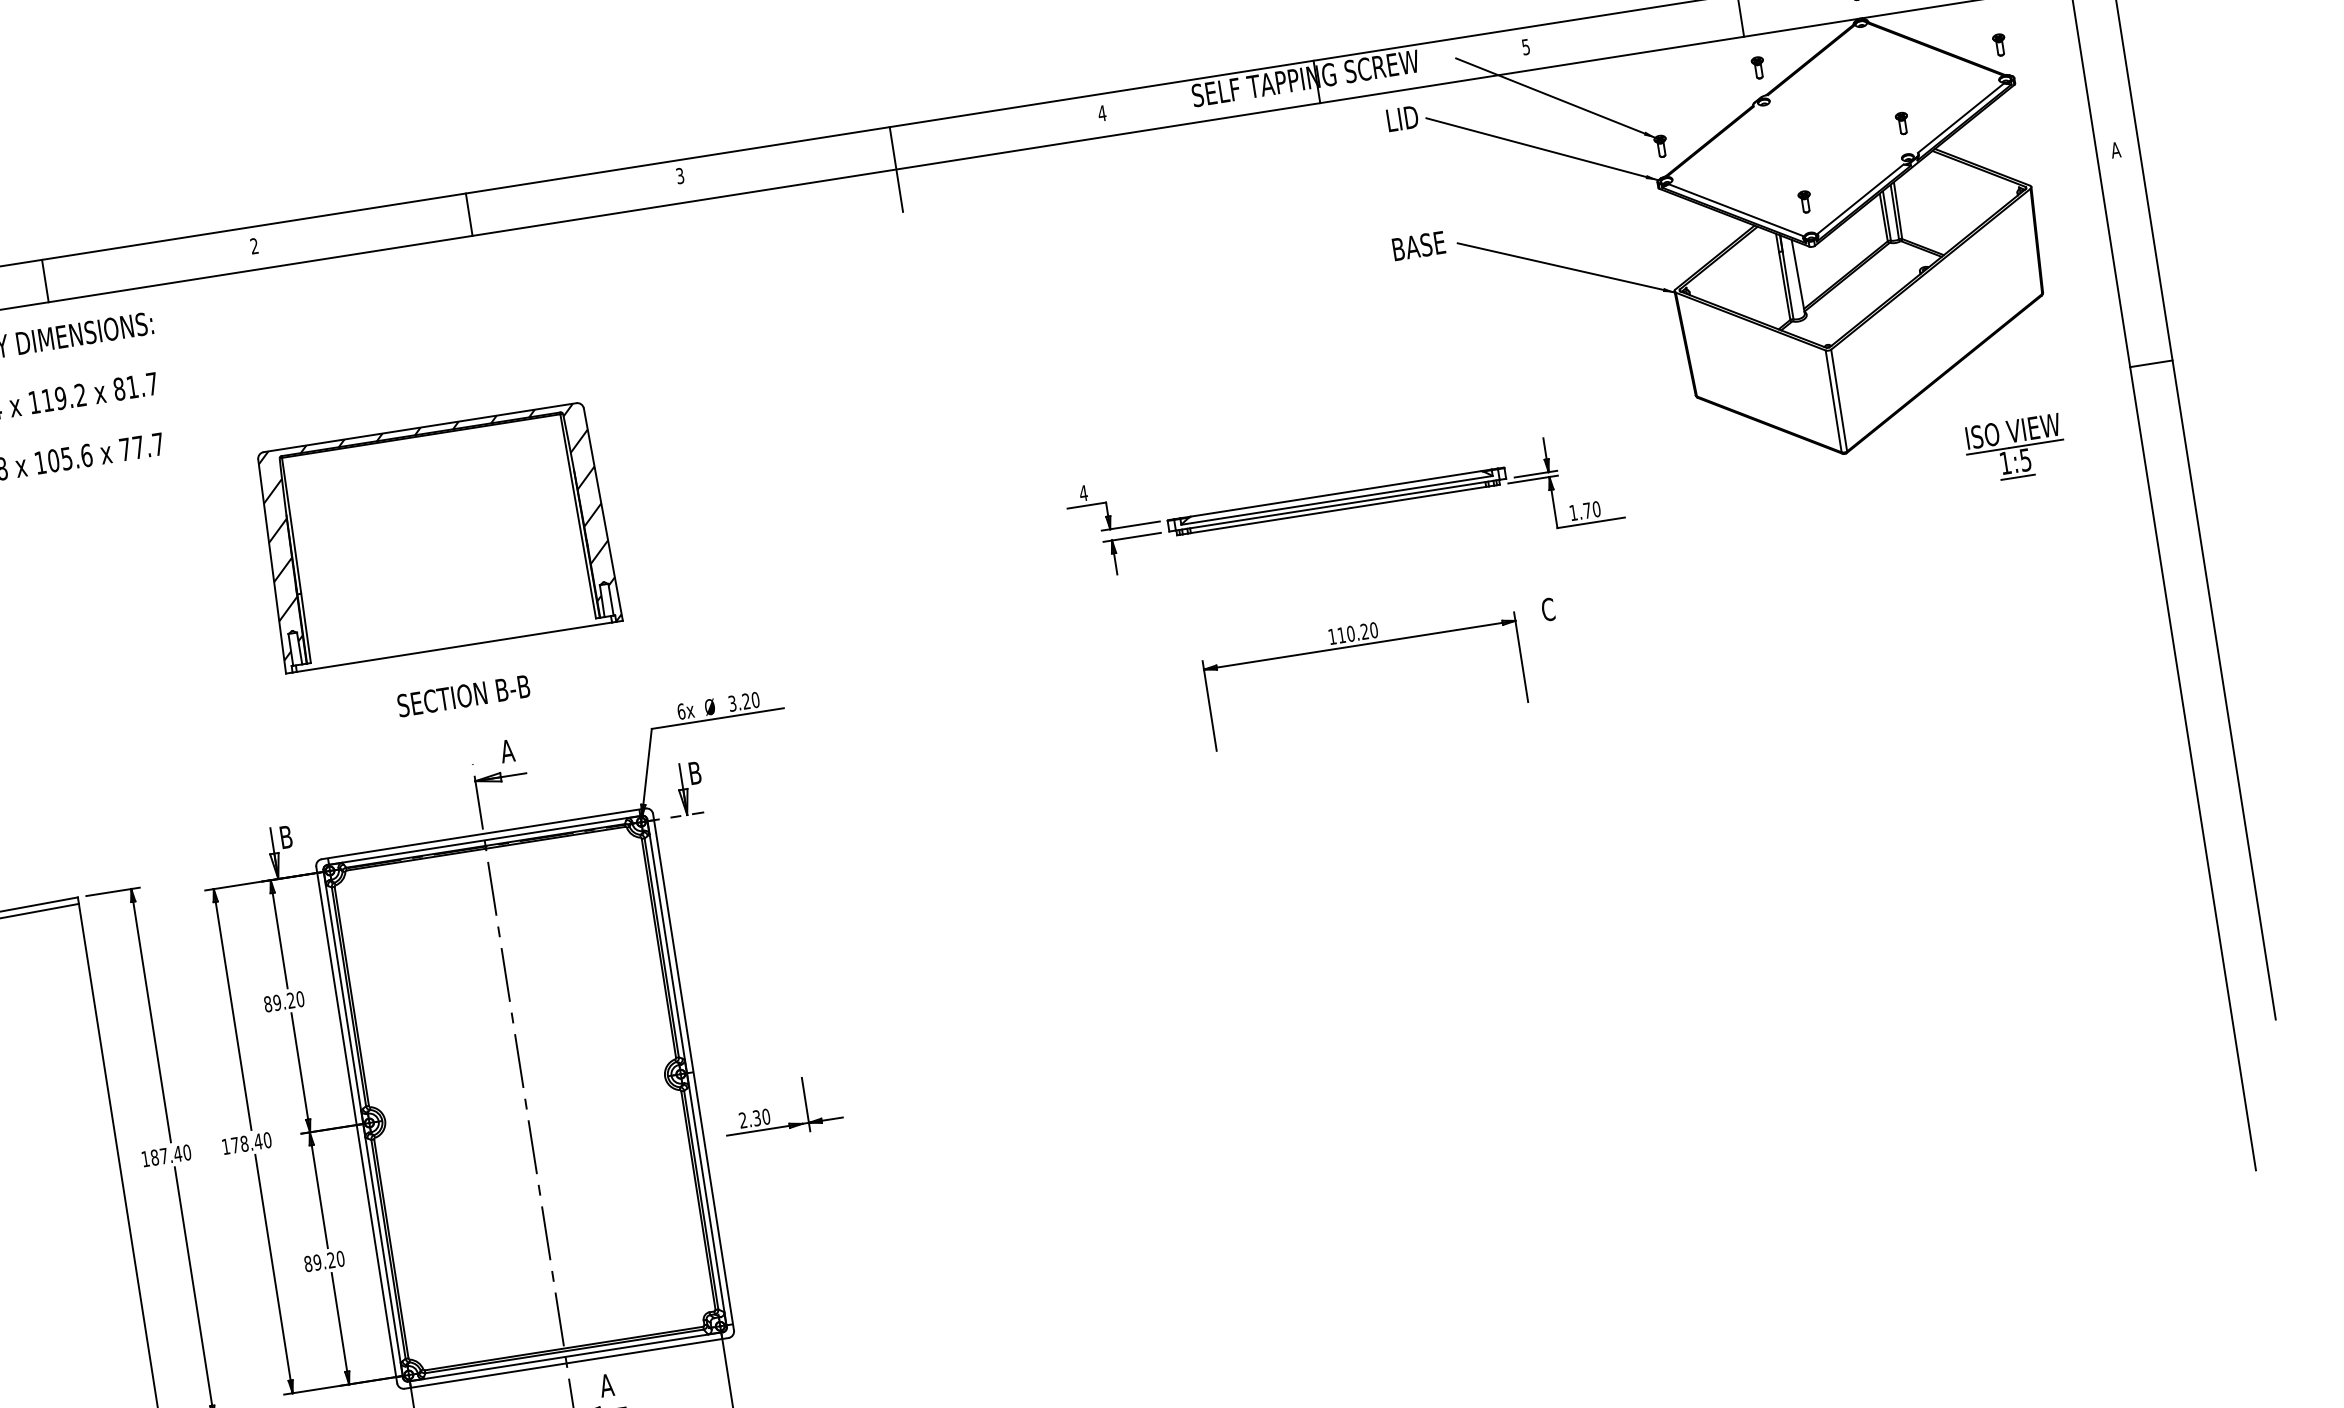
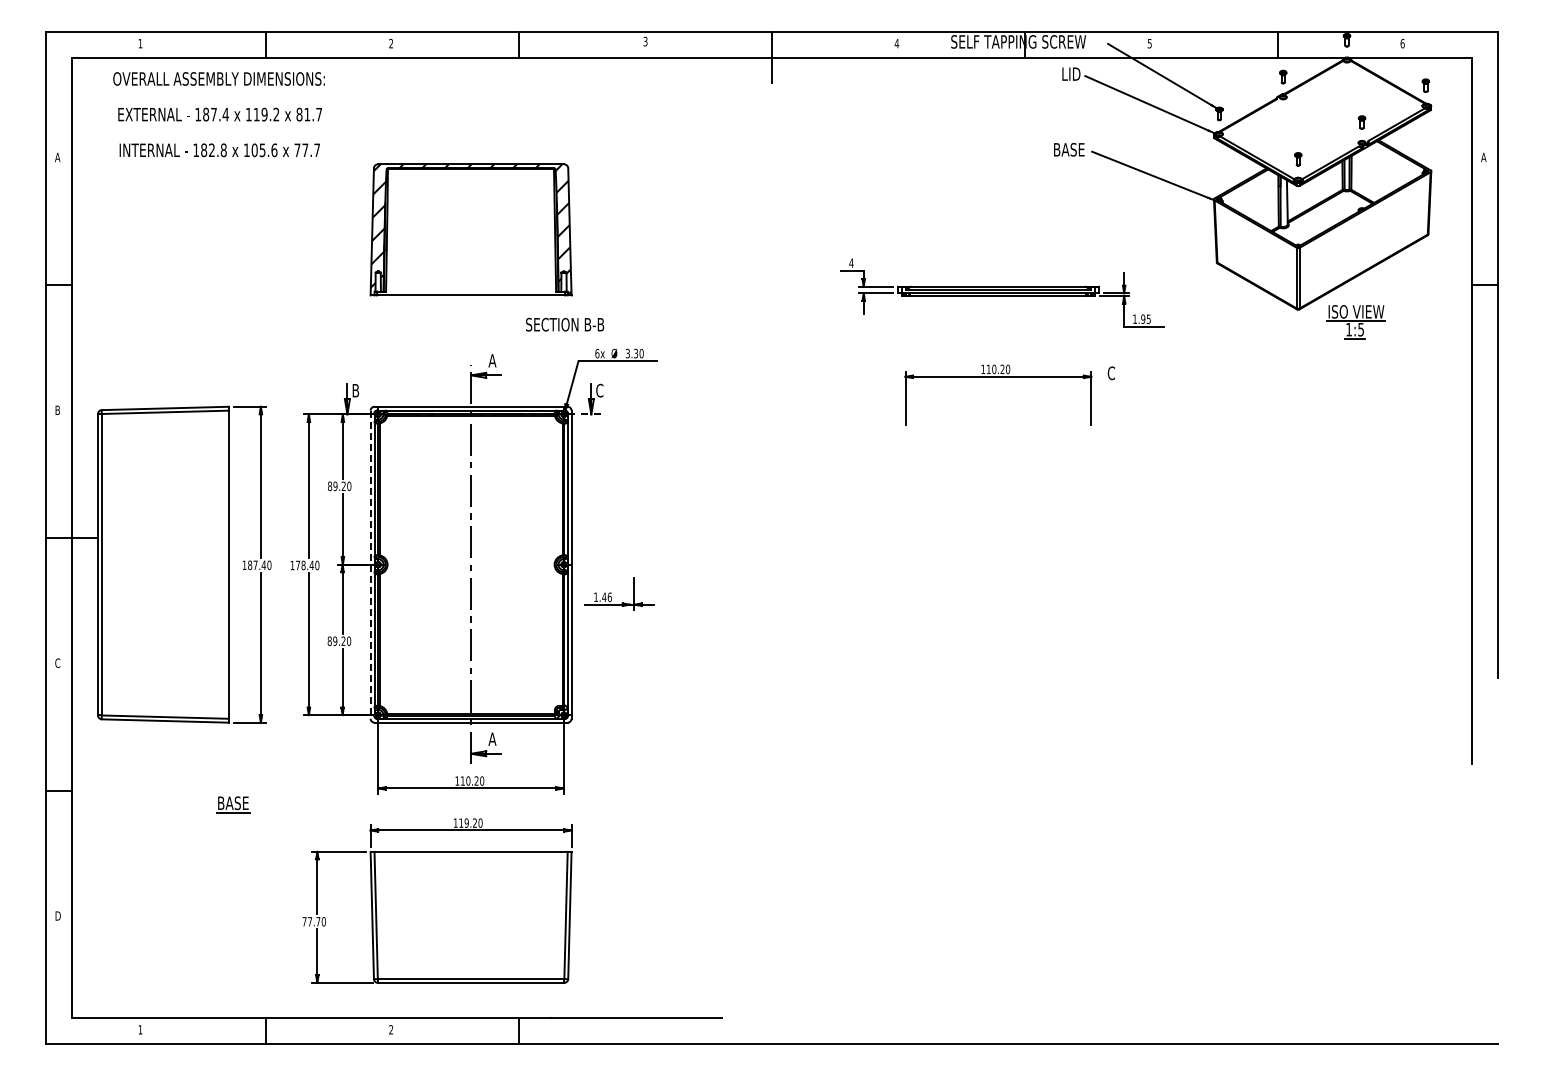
part: (2014, 449) -> (1355, 322), moved
text: (1590, 508) -> (1145, 318), 1.70 -> 1.95
text: (464, 695) -> (565, 324), moved
text: (746, 701) -> (636, 353), 3.20 -> 3.30
text: (694, 772) -> (599, 390), B -> C
text: (754, 1119) -> (602, 597), 2.30 -> 1.46
line: (356, 1126) -> (370, 565), solid -> dashed

